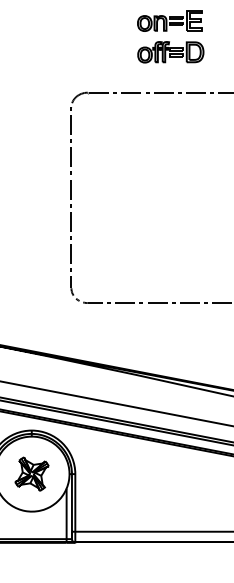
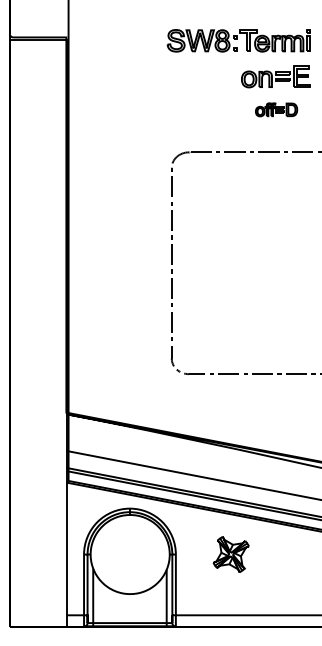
part: (170, 52) -> (276, 109), size x0.6
part: (31, 474) -> (230, 554), moved

